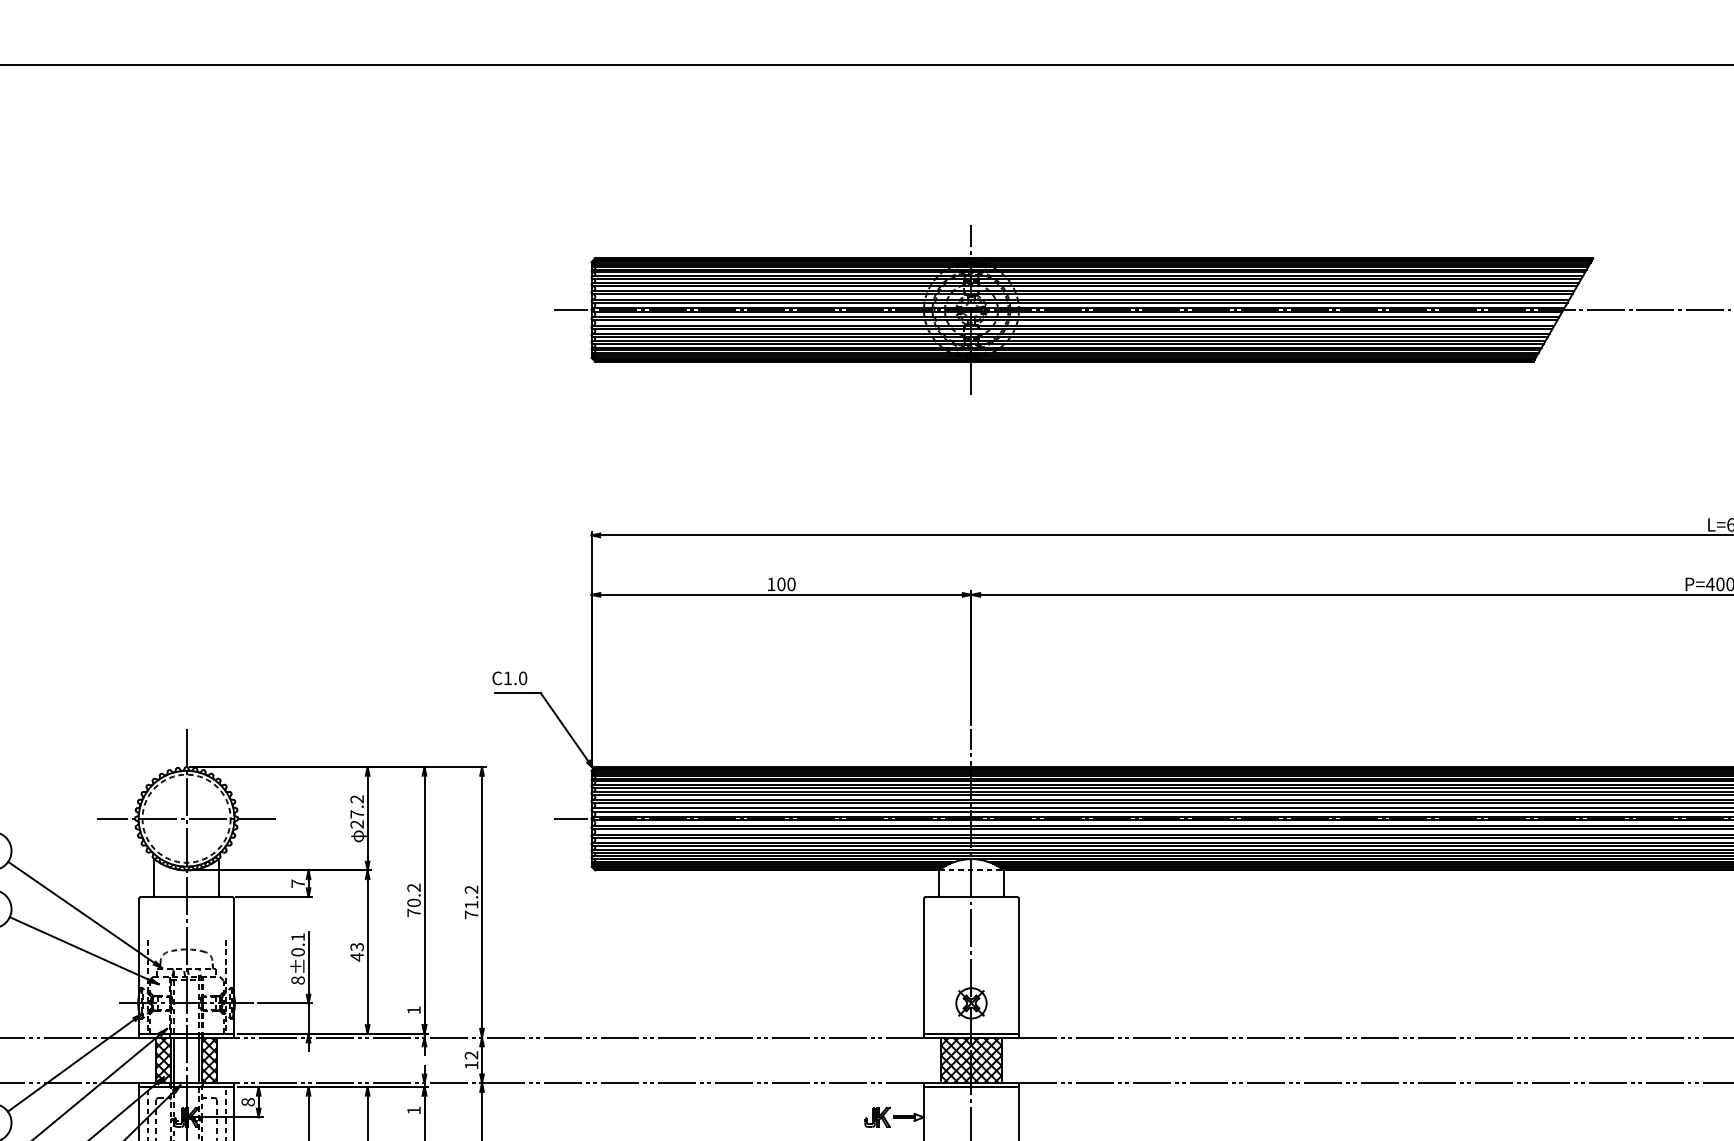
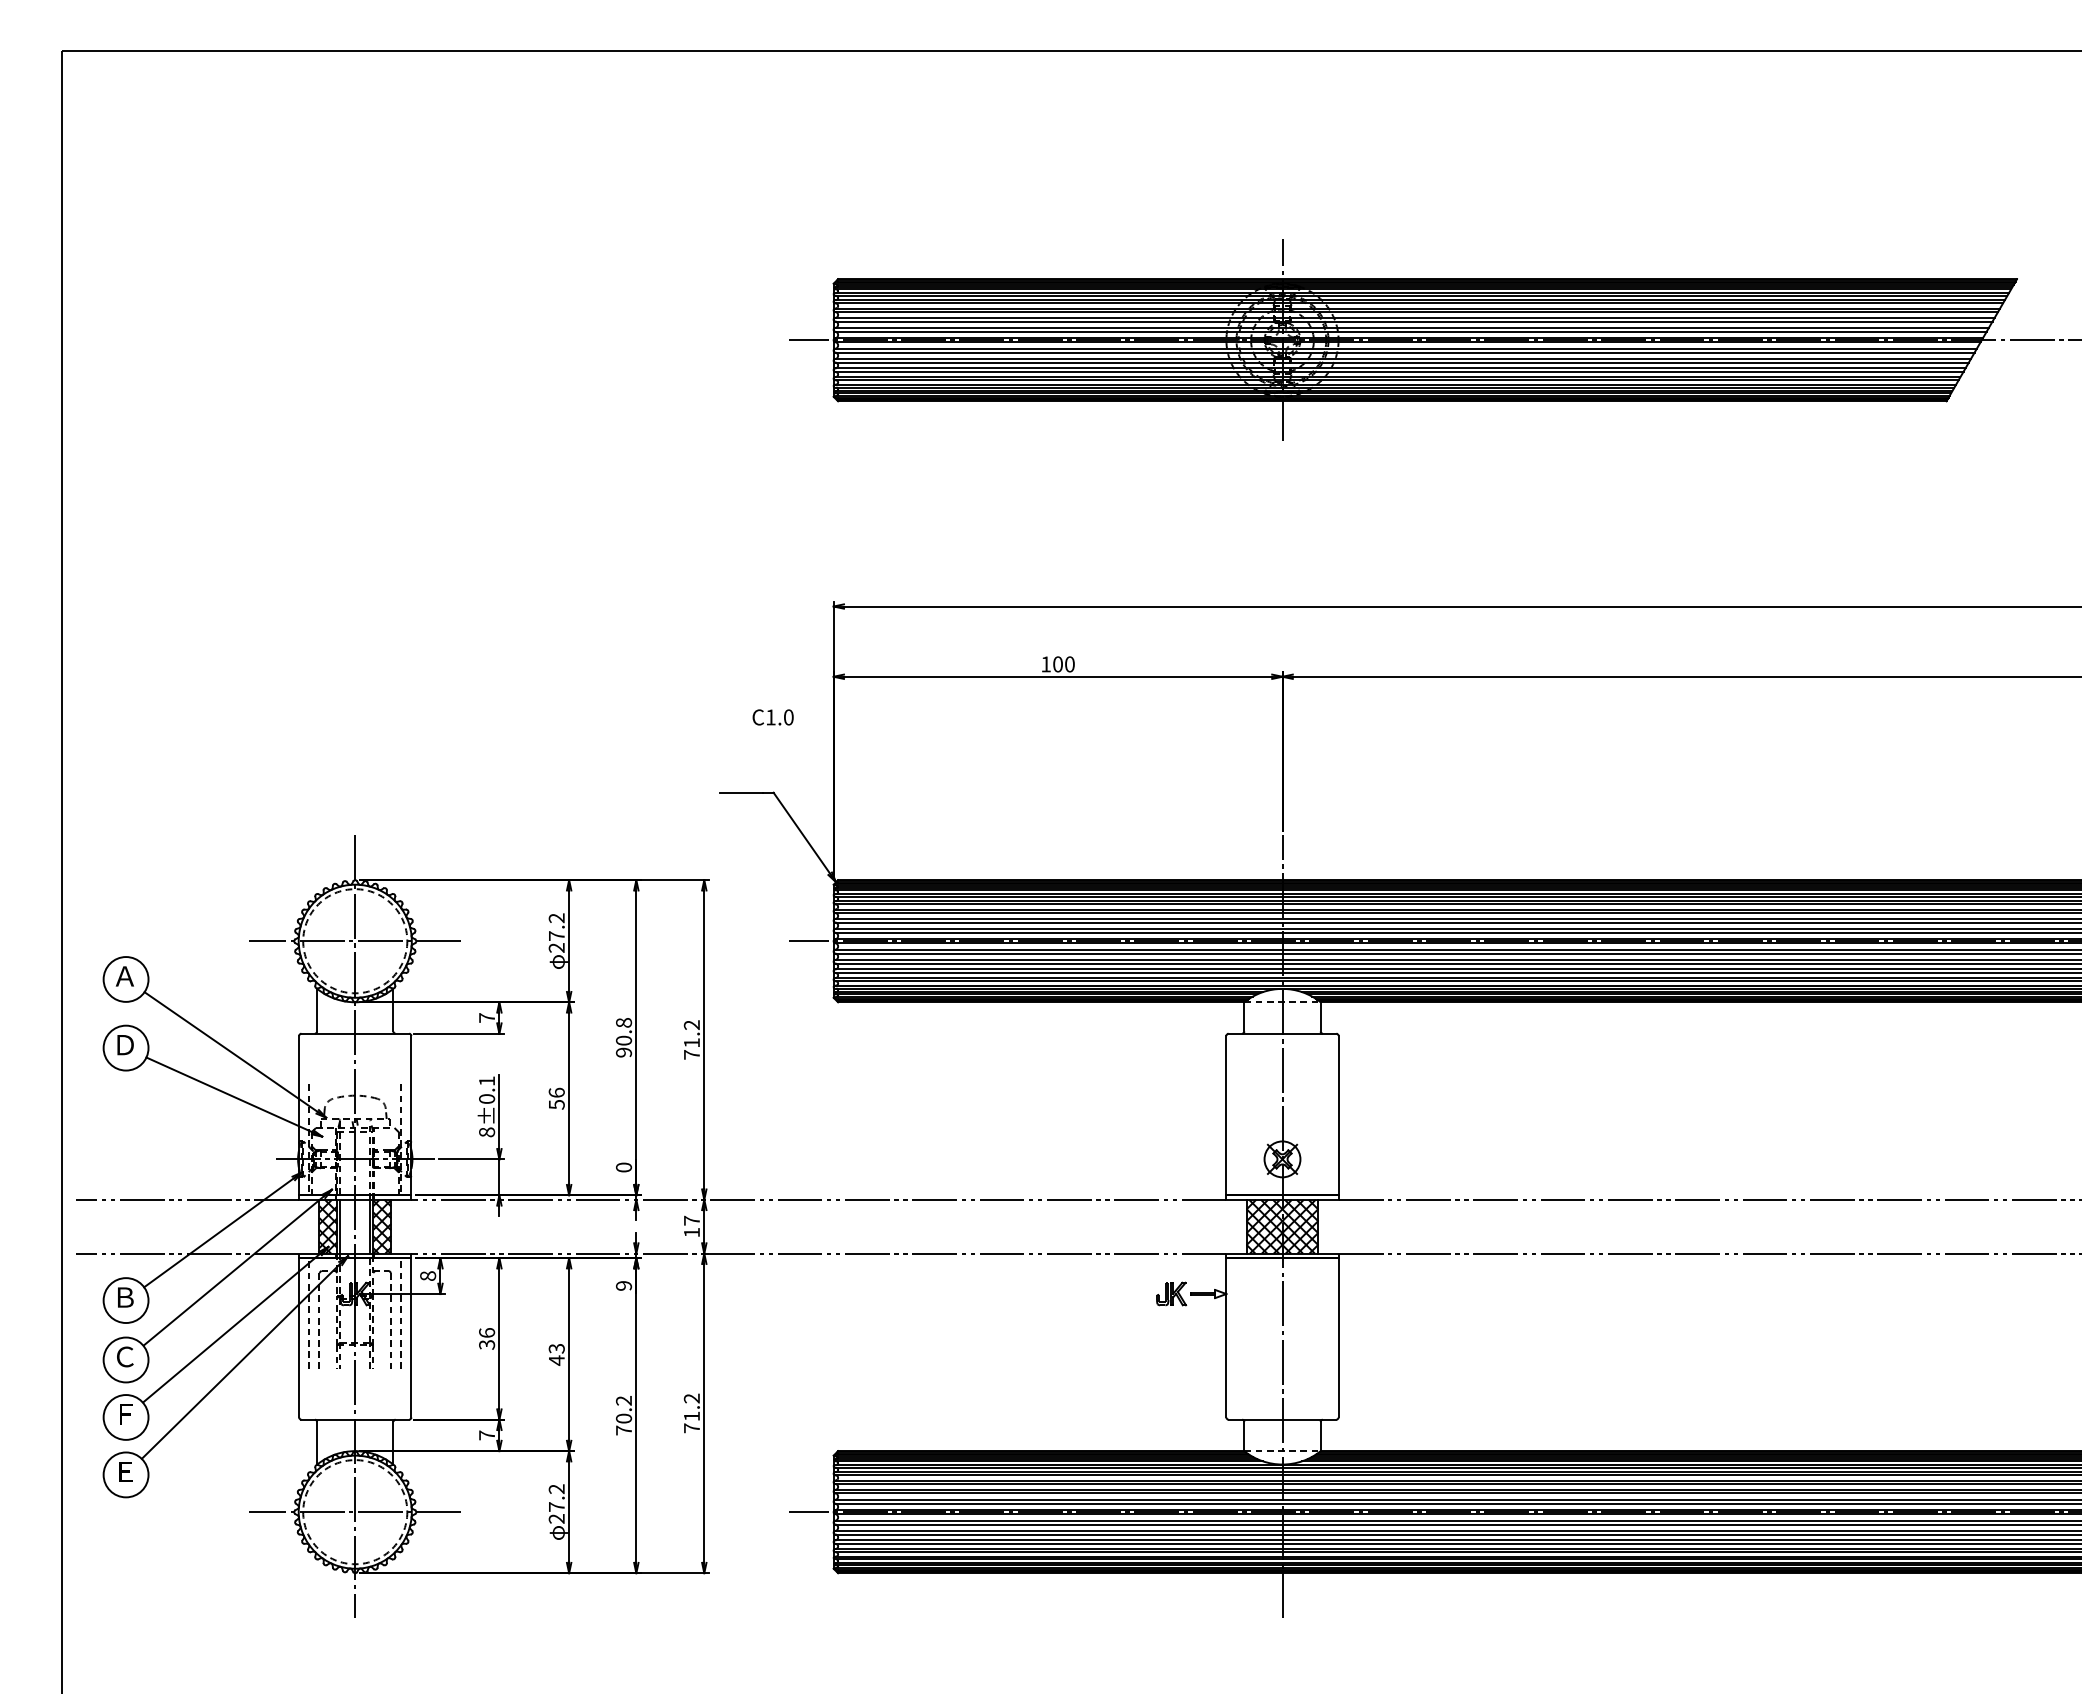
text: (509, 678) -> (772, 717), moved
text: (414, 900) -> (624, 1037), 70.2 -> 90.8
text: (356, 951) -> (556, 1098), 43 -> 56
text: (413, 1010) -> (623, 1167), 1 -> 0
text: (471, 1055) -> (691, 1220), 12 -> 17
text: (413, 1110) -> (623, 1285), 1 -> 9

